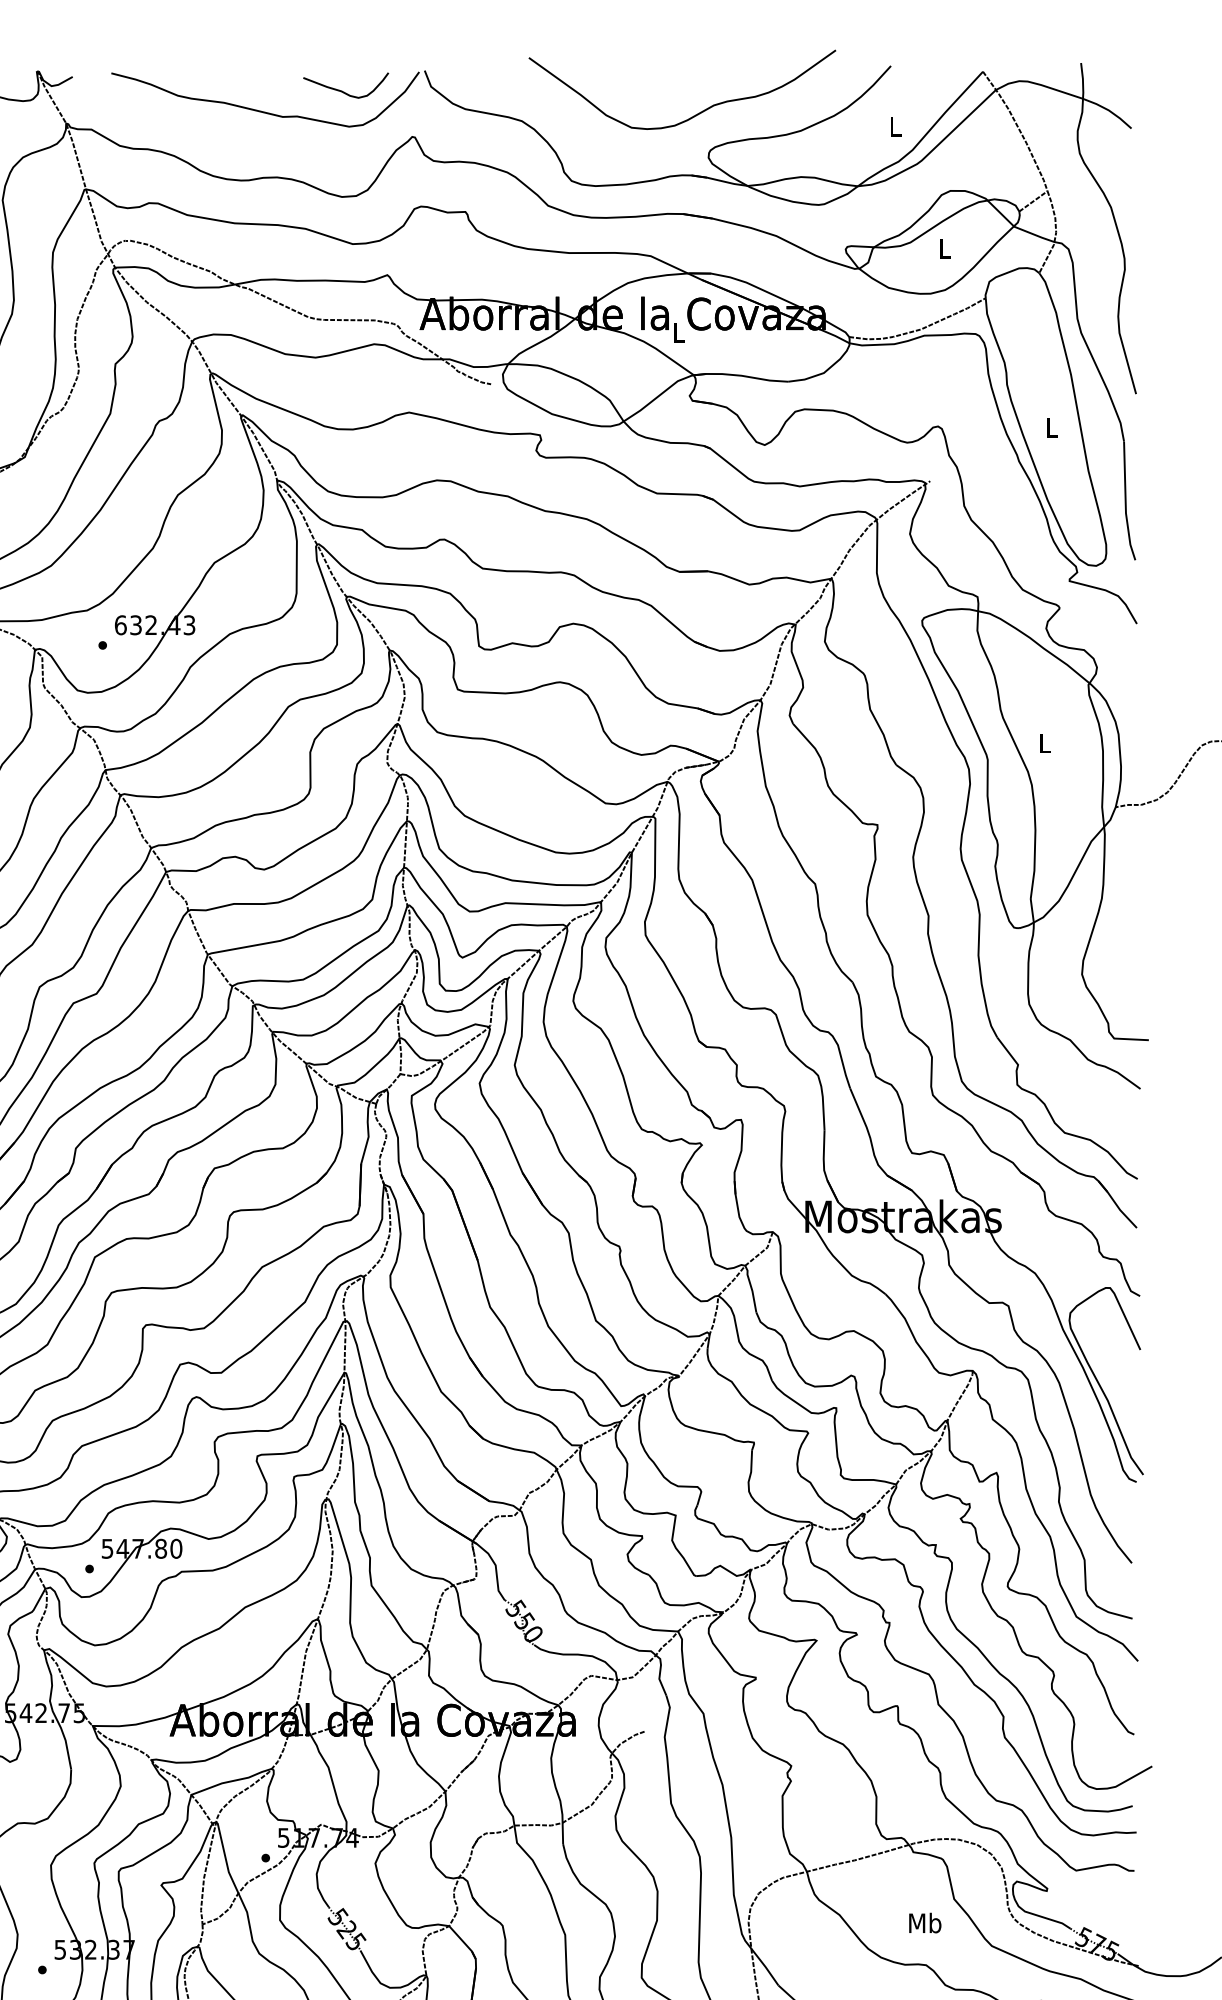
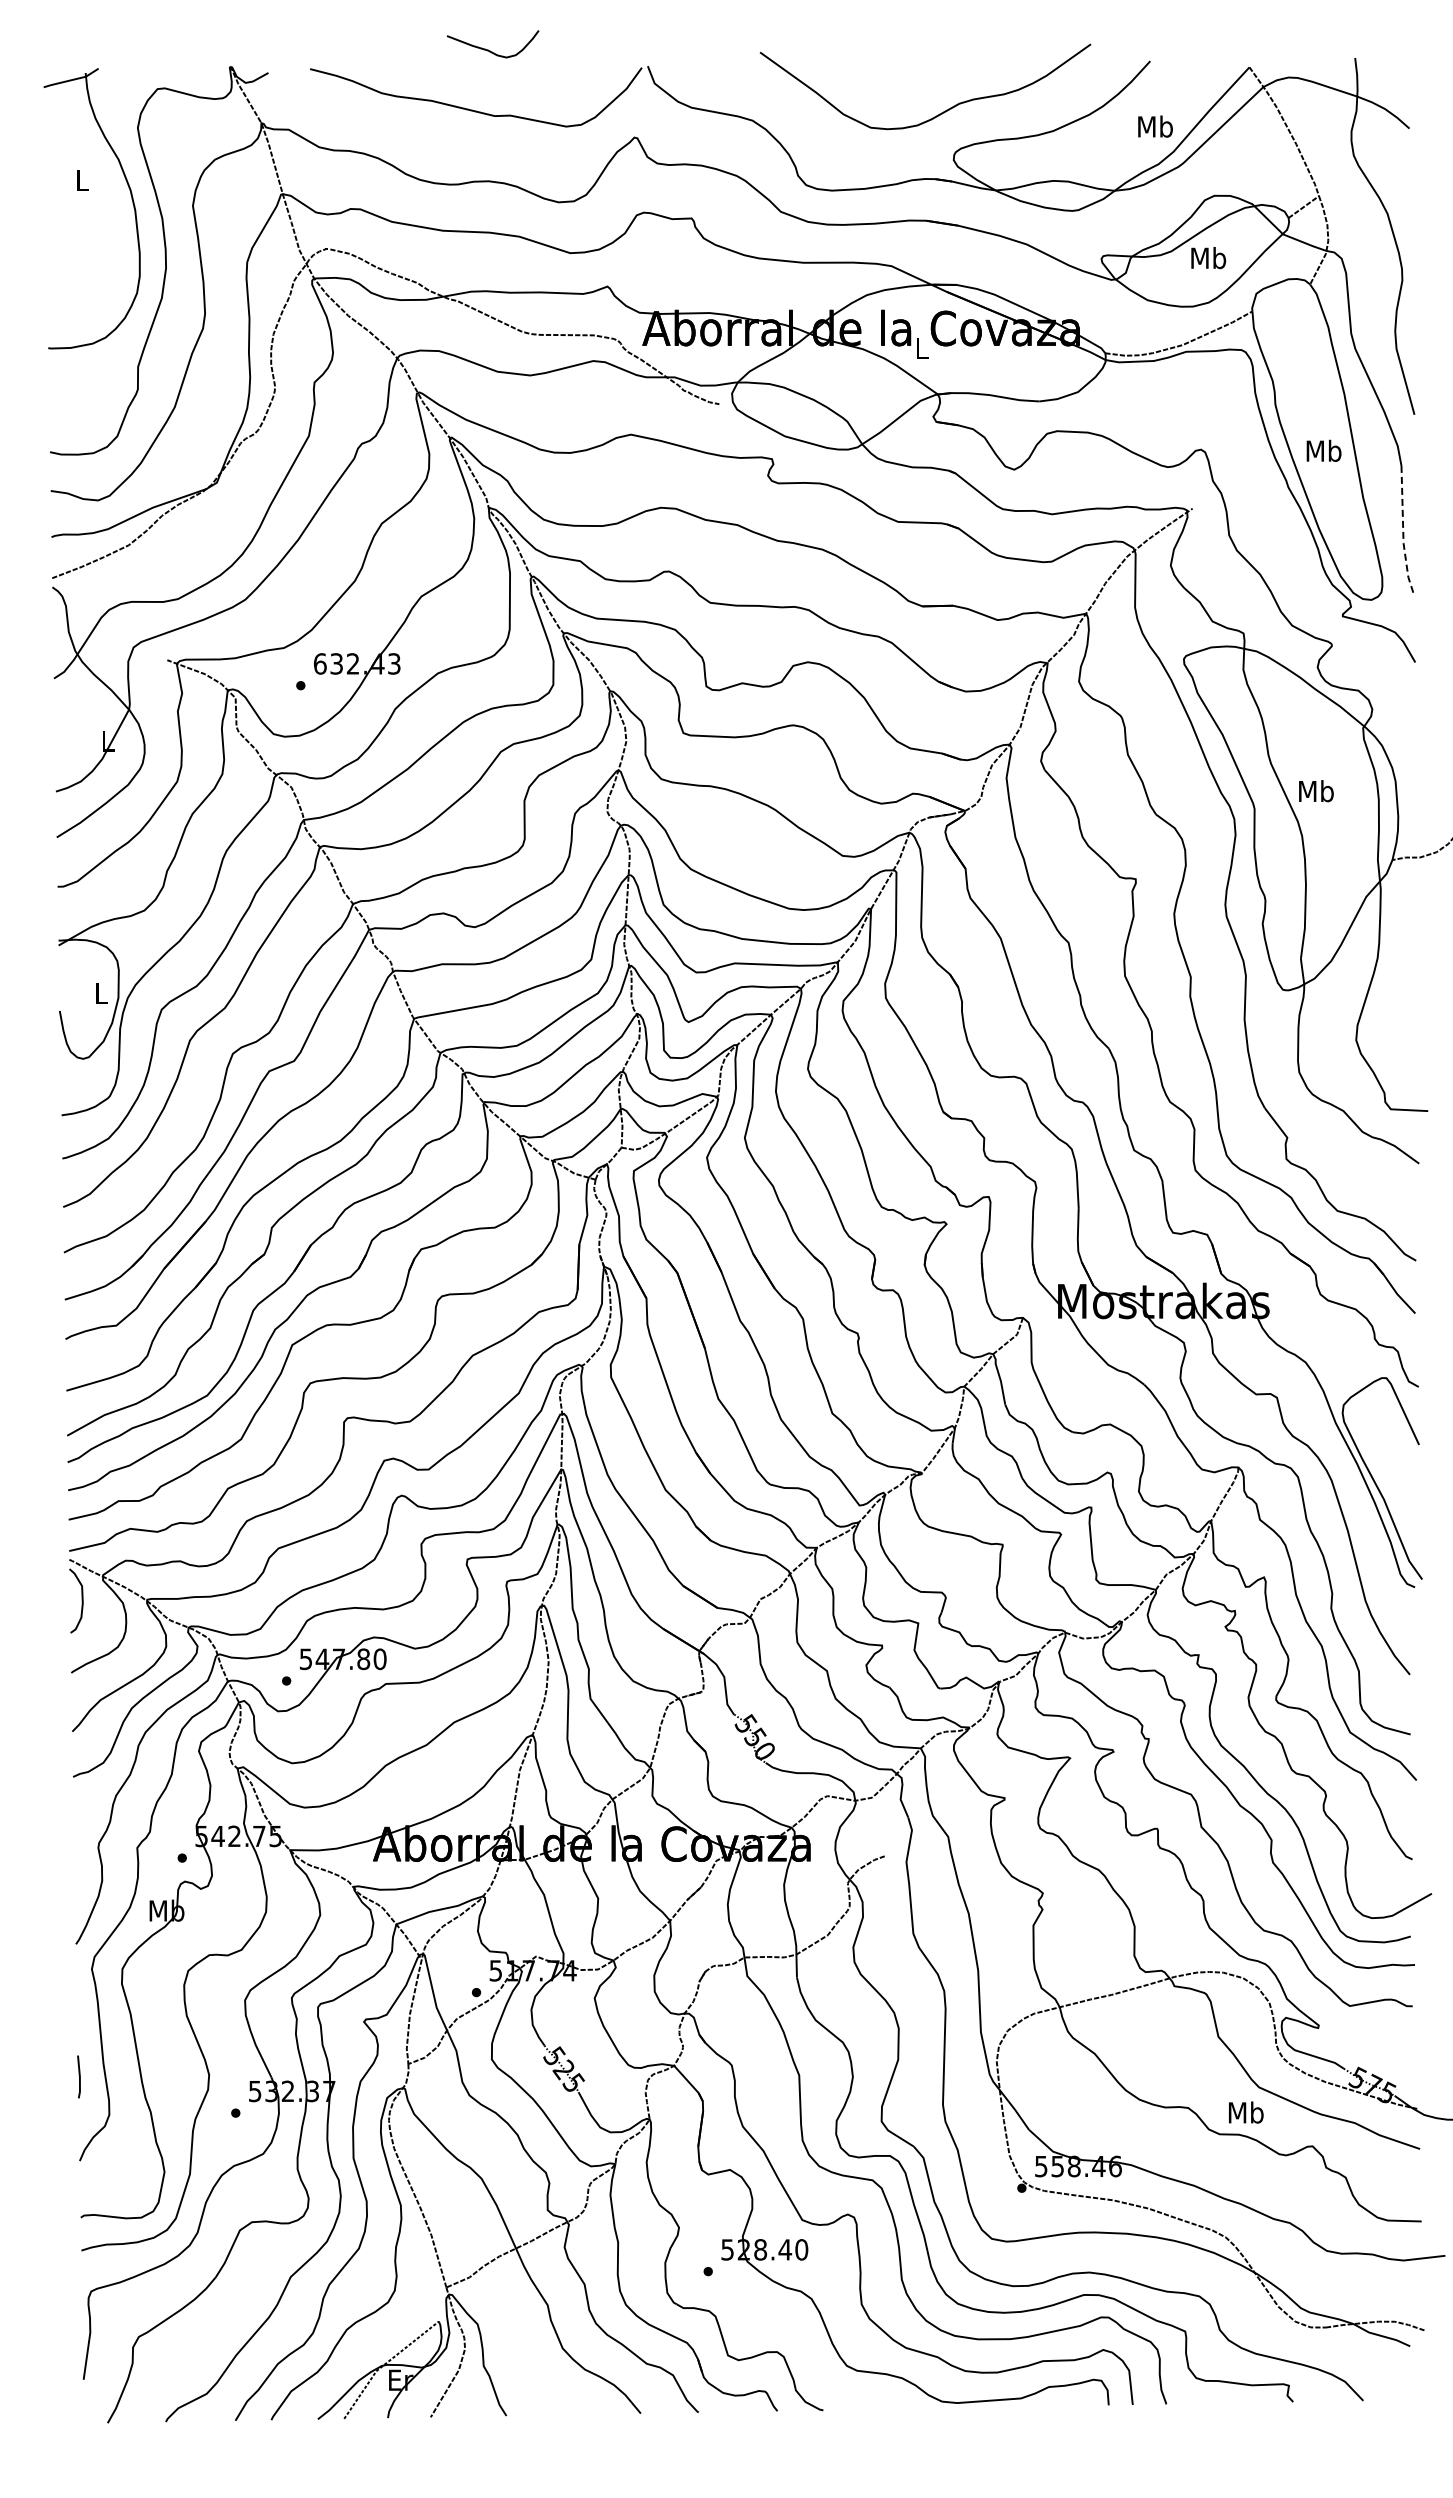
curve: (343, 91) -> (490, 50), moved
text: (895, 126) -> (1155, 126), L -> Mb
text: (944, 249) -> (1208, 258), L -> Mb
text: (1051, 427) -> (1323, 450), L -> Mb
line: (1125, 503) -> (1403, 532), solid -> dashed
text: (1045, 743) -> (1316, 791), L -> Mb
text: (925, 1923) -> (1246, 2112), moved

